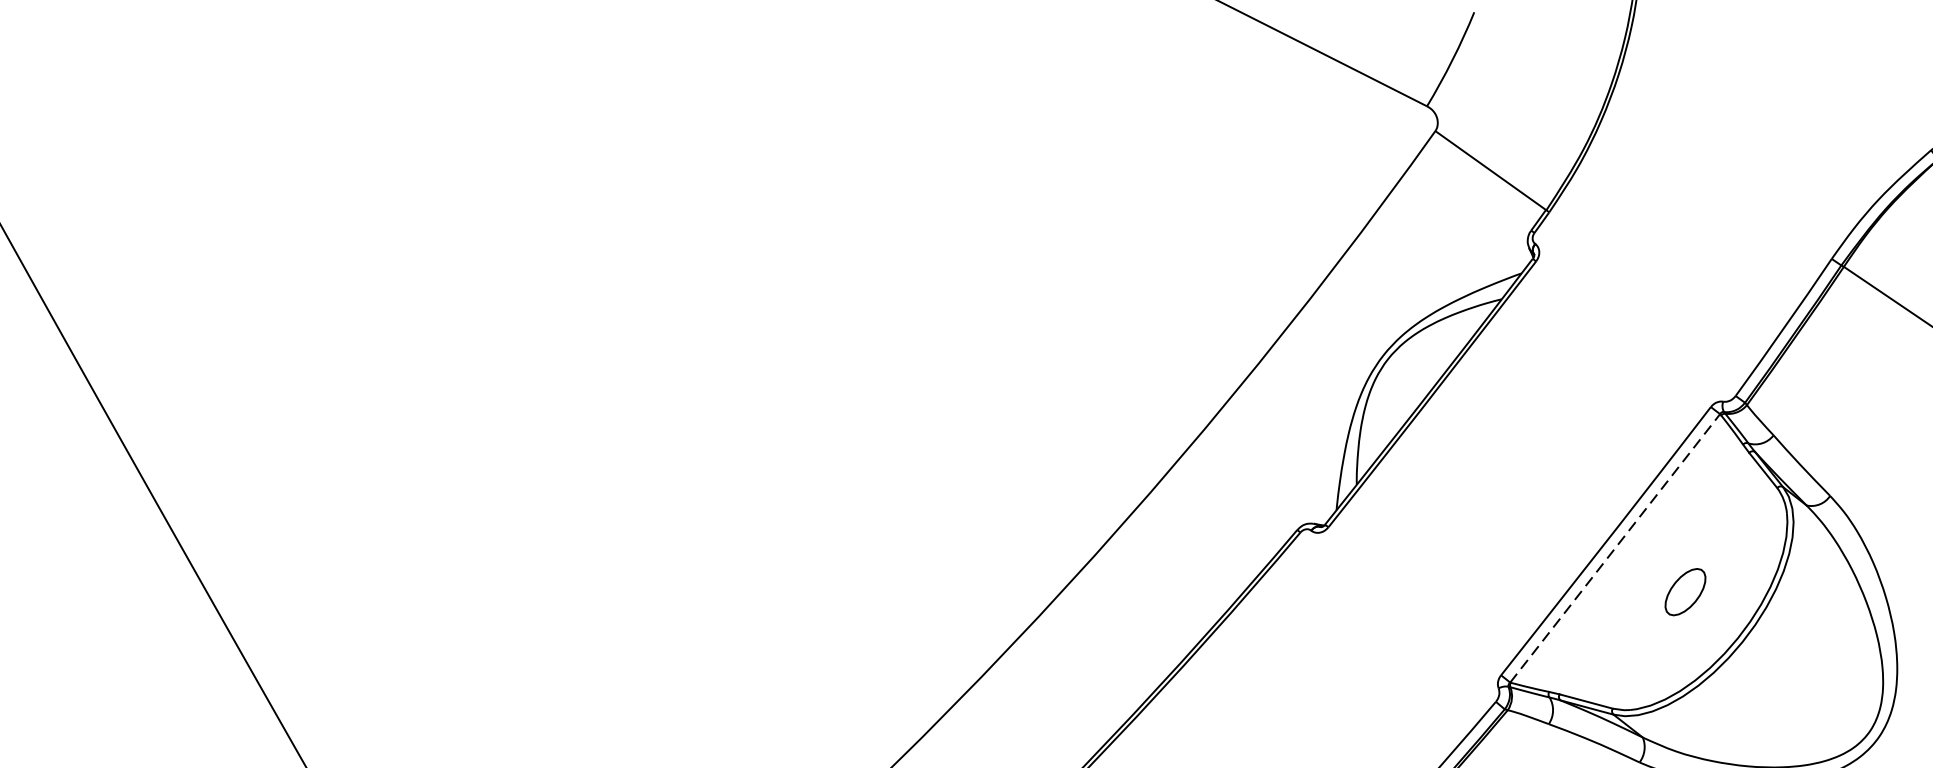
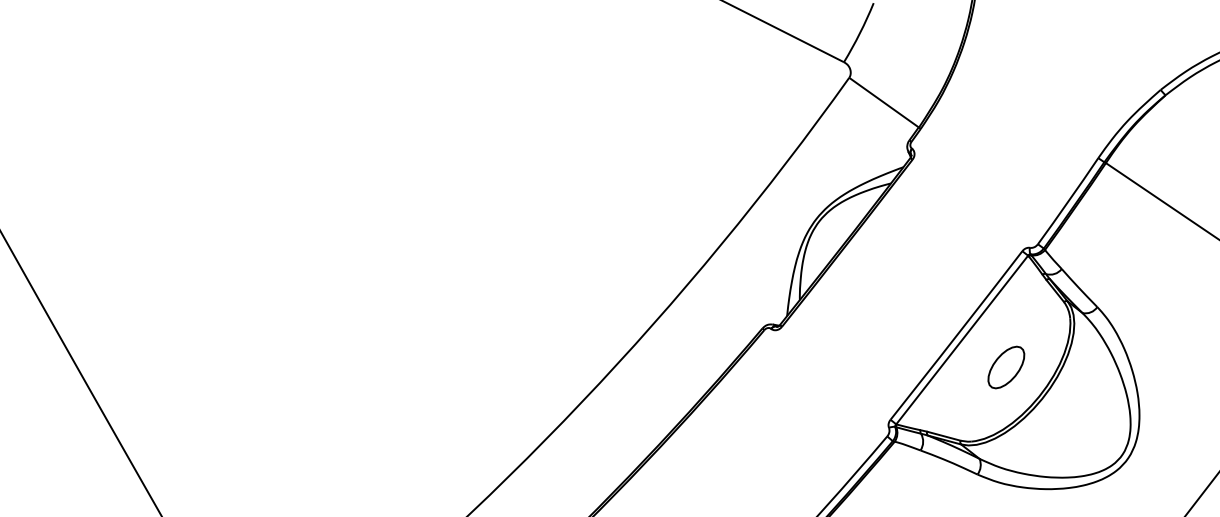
line: (1615, 547) -> (962, 339), dashed -> solid
part: (1685, 592) -> (1006, 367), size x1.43

